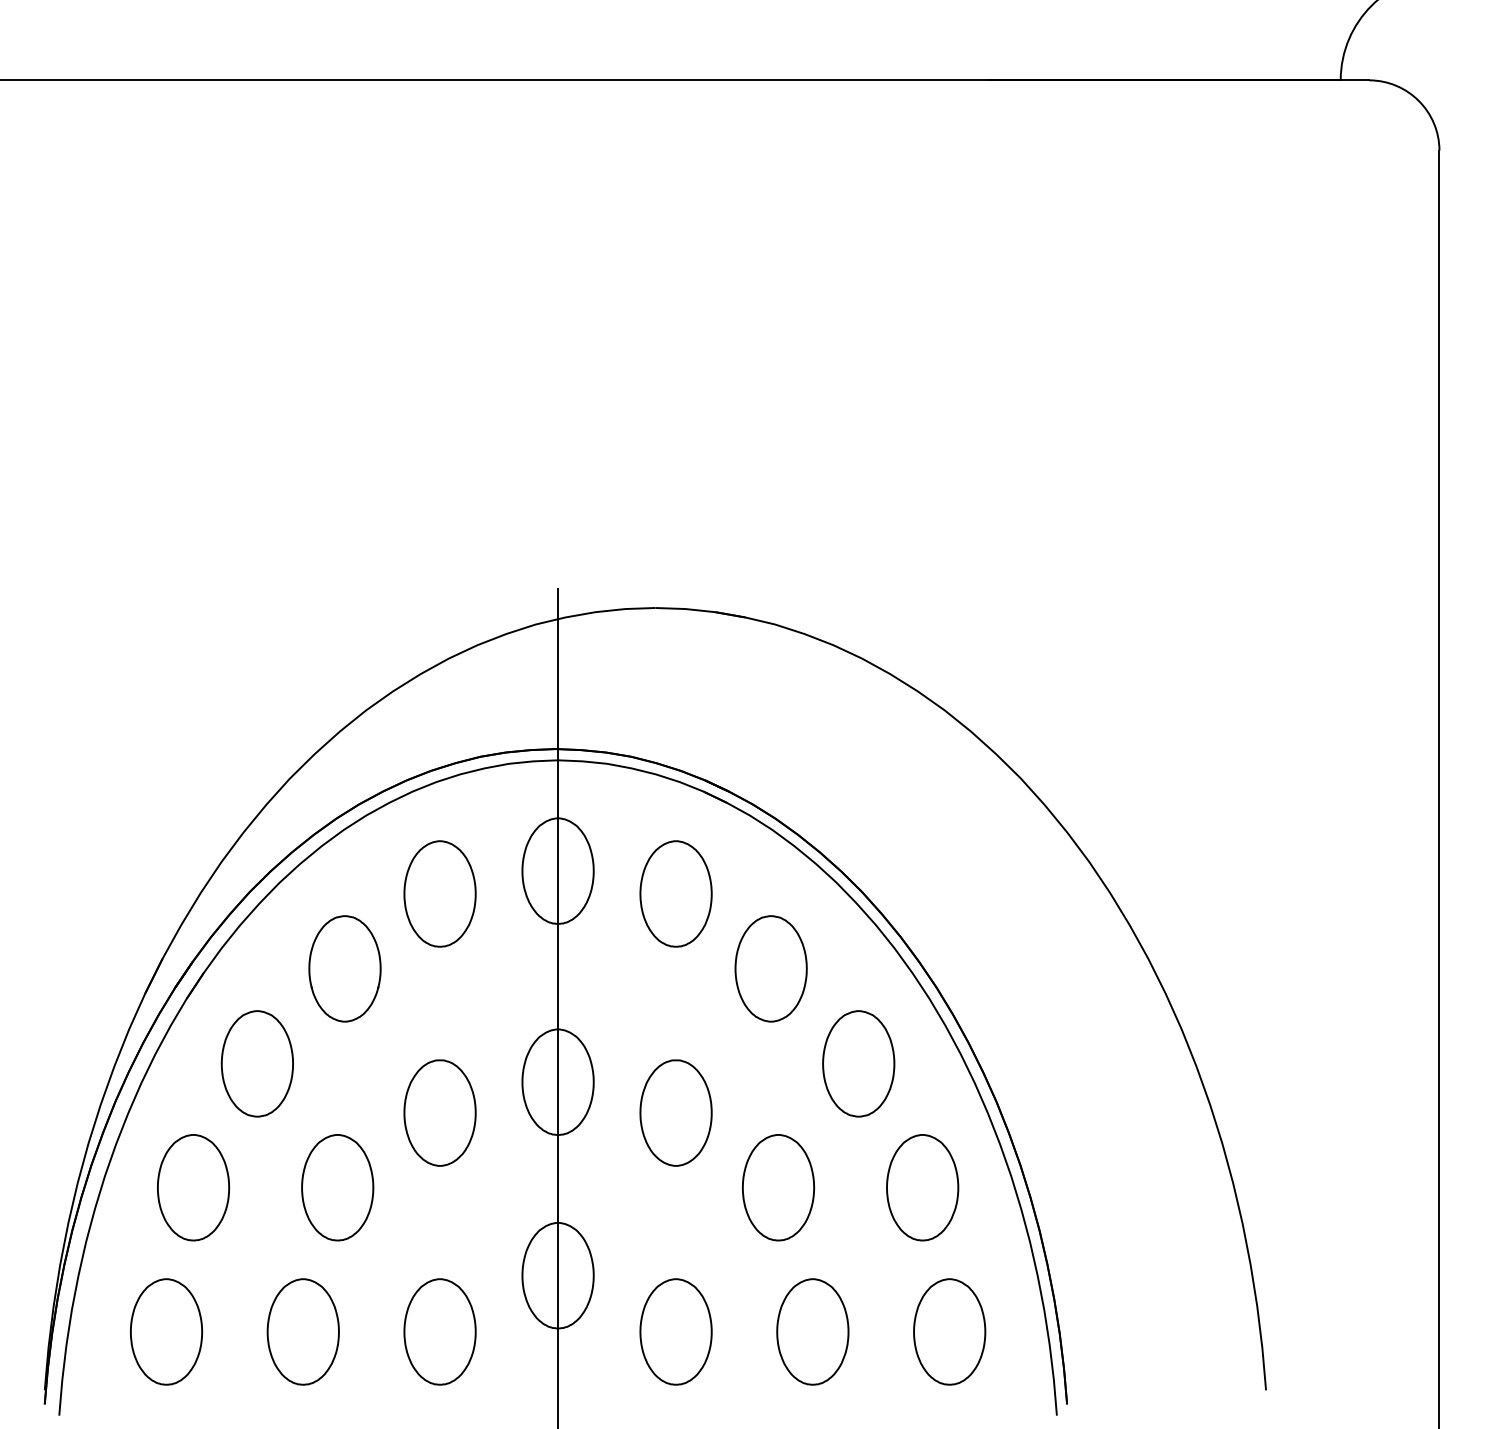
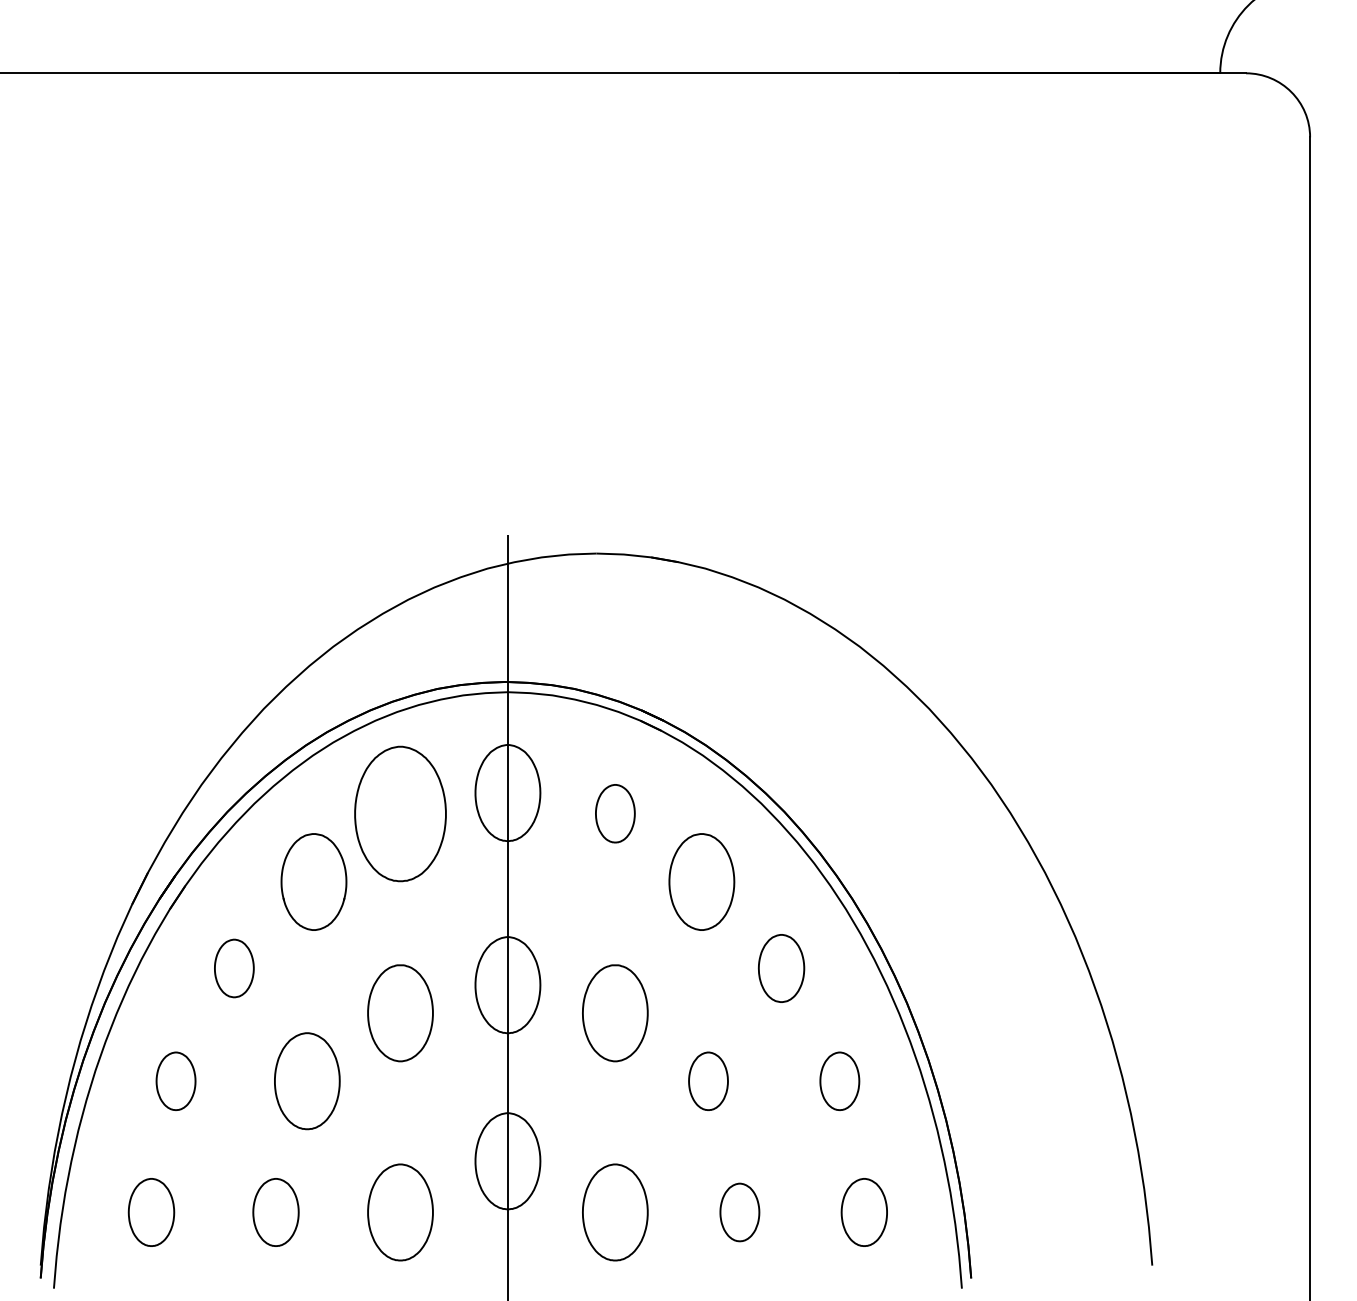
part: (440, 893) -> (400, 813), size x1.4
part: (676, 893) -> (615, 813), size x0.6
part: (257, 1063) -> (234, 968), size x0.6
part: (858, 1063) -> (781, 968), size x0.7
part: (192, 1188) -> (175, 1081), size x0.6
part: (778, 1188) -> (708, 1081), size x0.6
part: (922, 1188) -> (839, 1081), size x0.6
part: (166, 1331) -> (151, 1212), size x0.7
part: (302, 1331) -> (275, 1212), size x0.7
part: (812, 1331) -> (739, 1212), size x0.6
part: (949, 1331) -> (864, 1212), size x0.7

